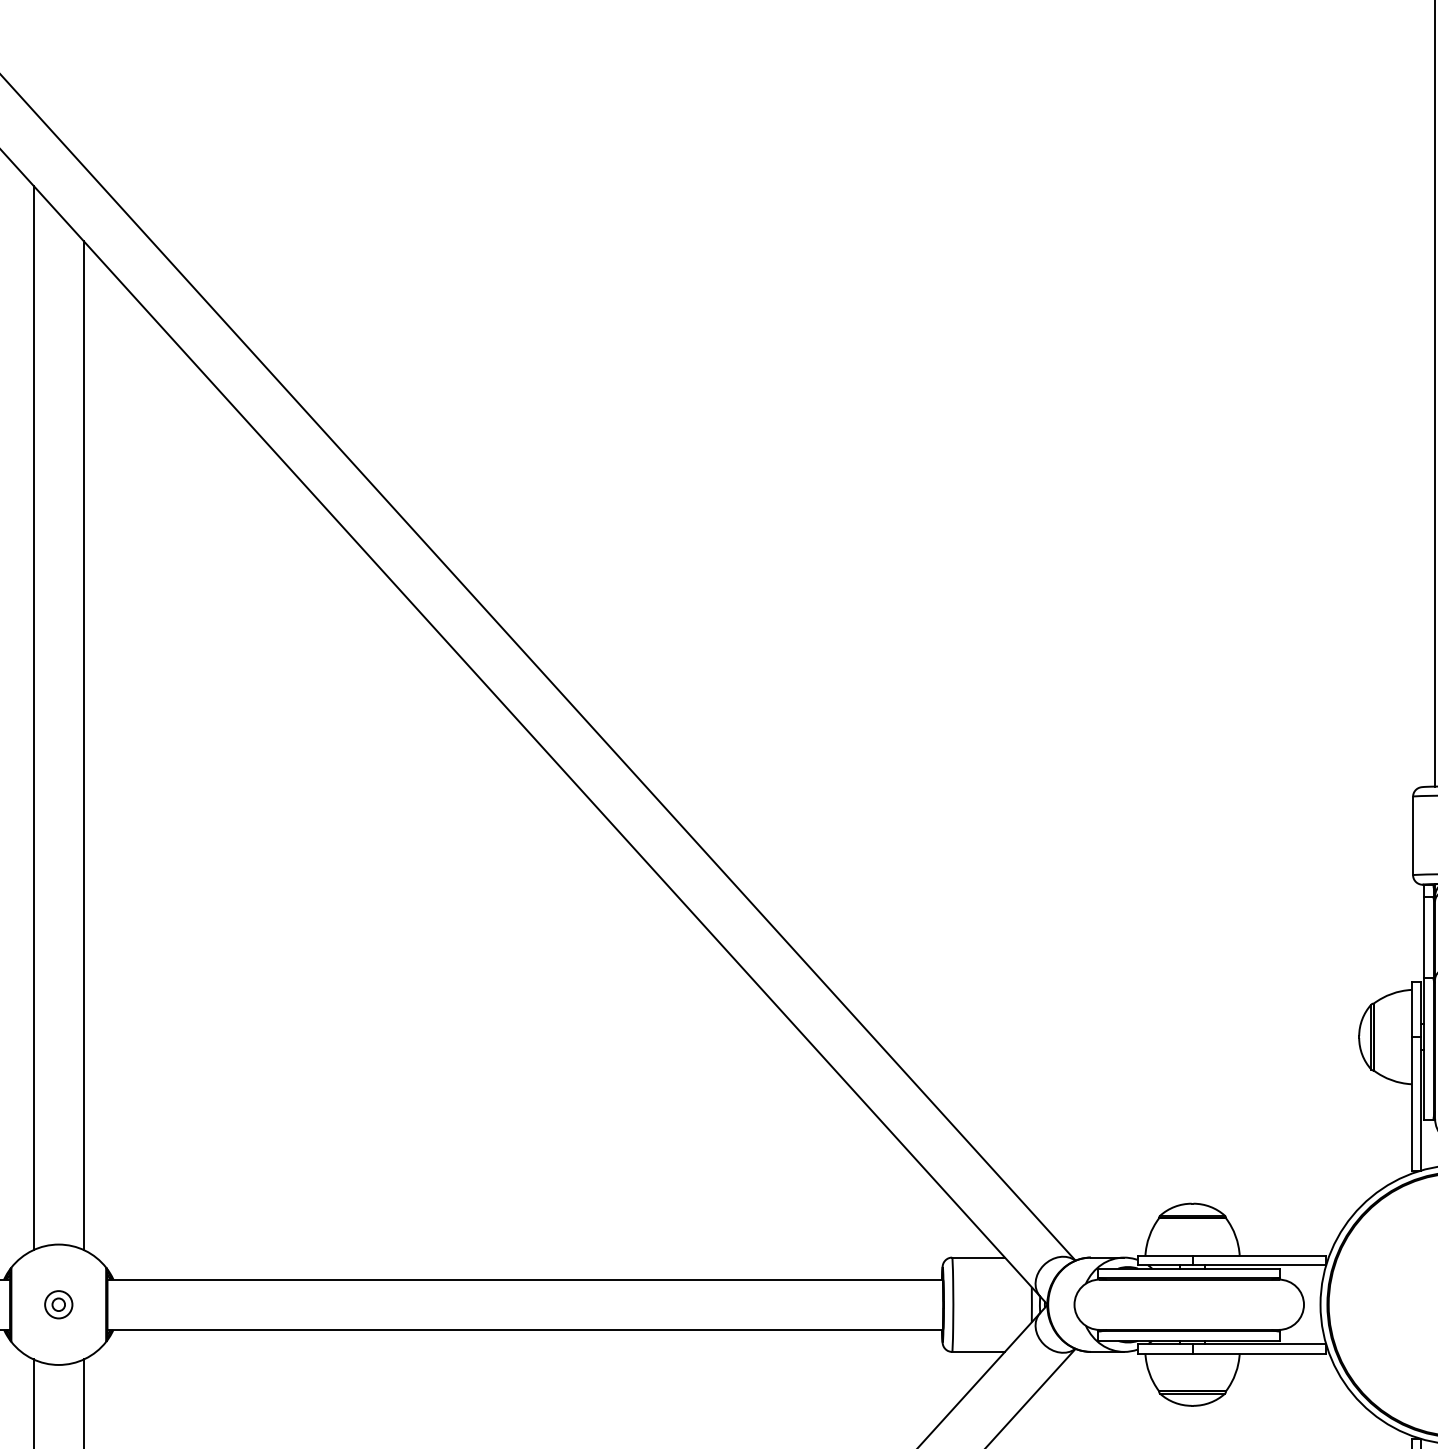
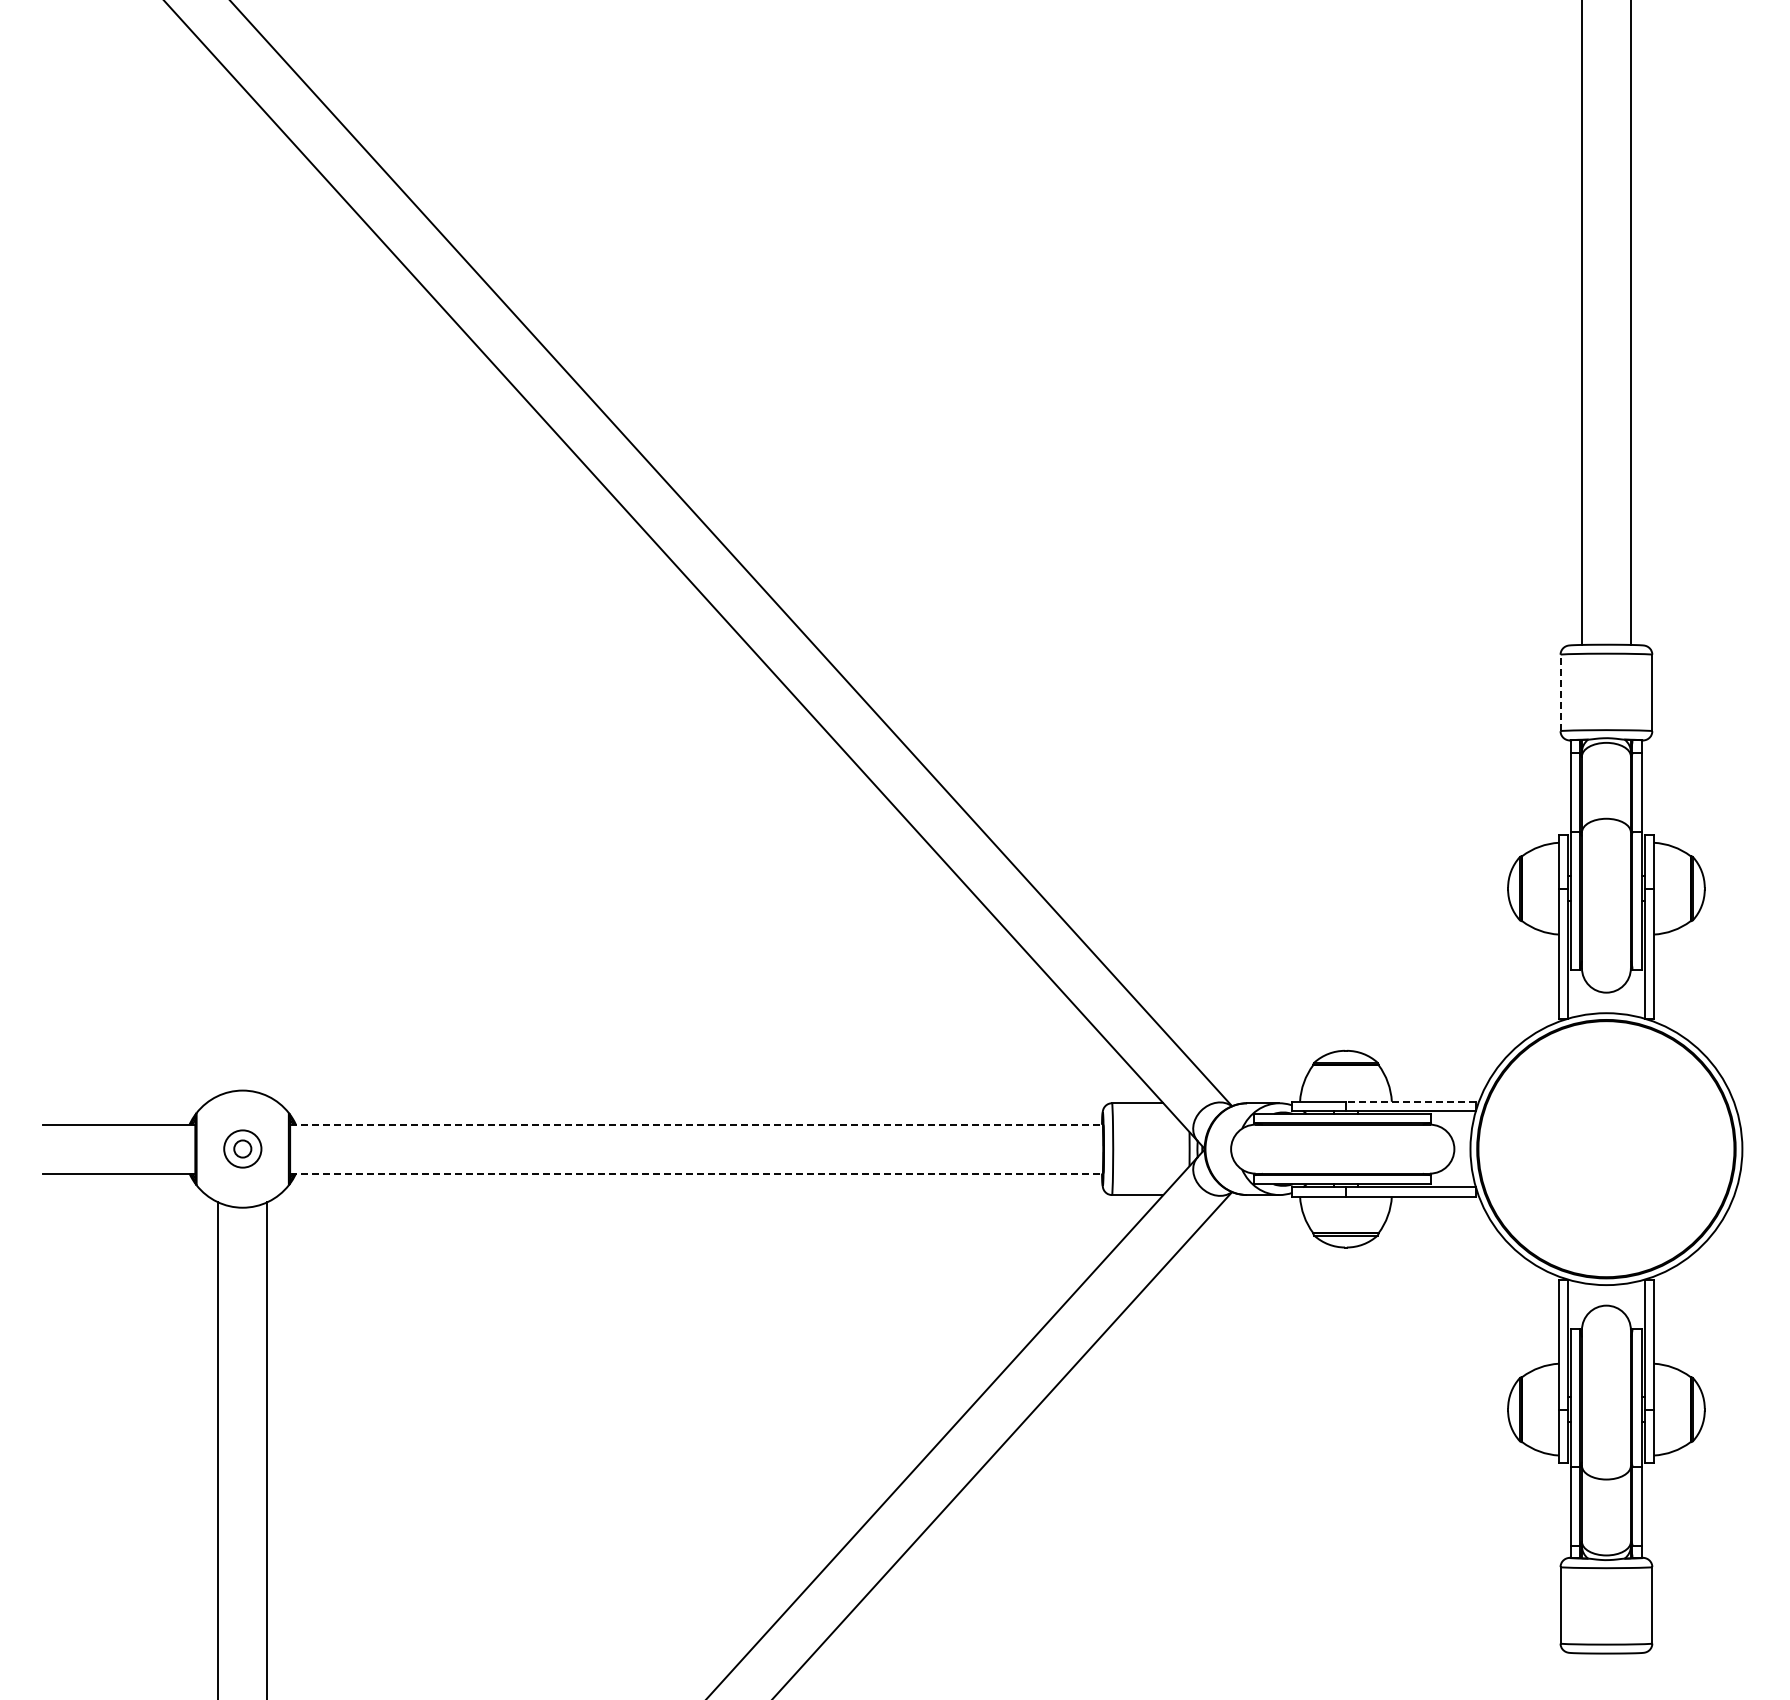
line: (33, 717) -> (218, 577), removed
line: (84, 745) -> (267, 604), removed
line: (1413, 835) -> (1560, 692), solid -> dashed
line: (1258, 1255) -> (1410, 1101), solid -> dashed
line: (526, 1279) -> (697, 1124), solid -> dashed
part: (58, 1305) -> (242, 1149), size x1.4
line: (526, 1329) -> (697, 1173), solid -> dashed

